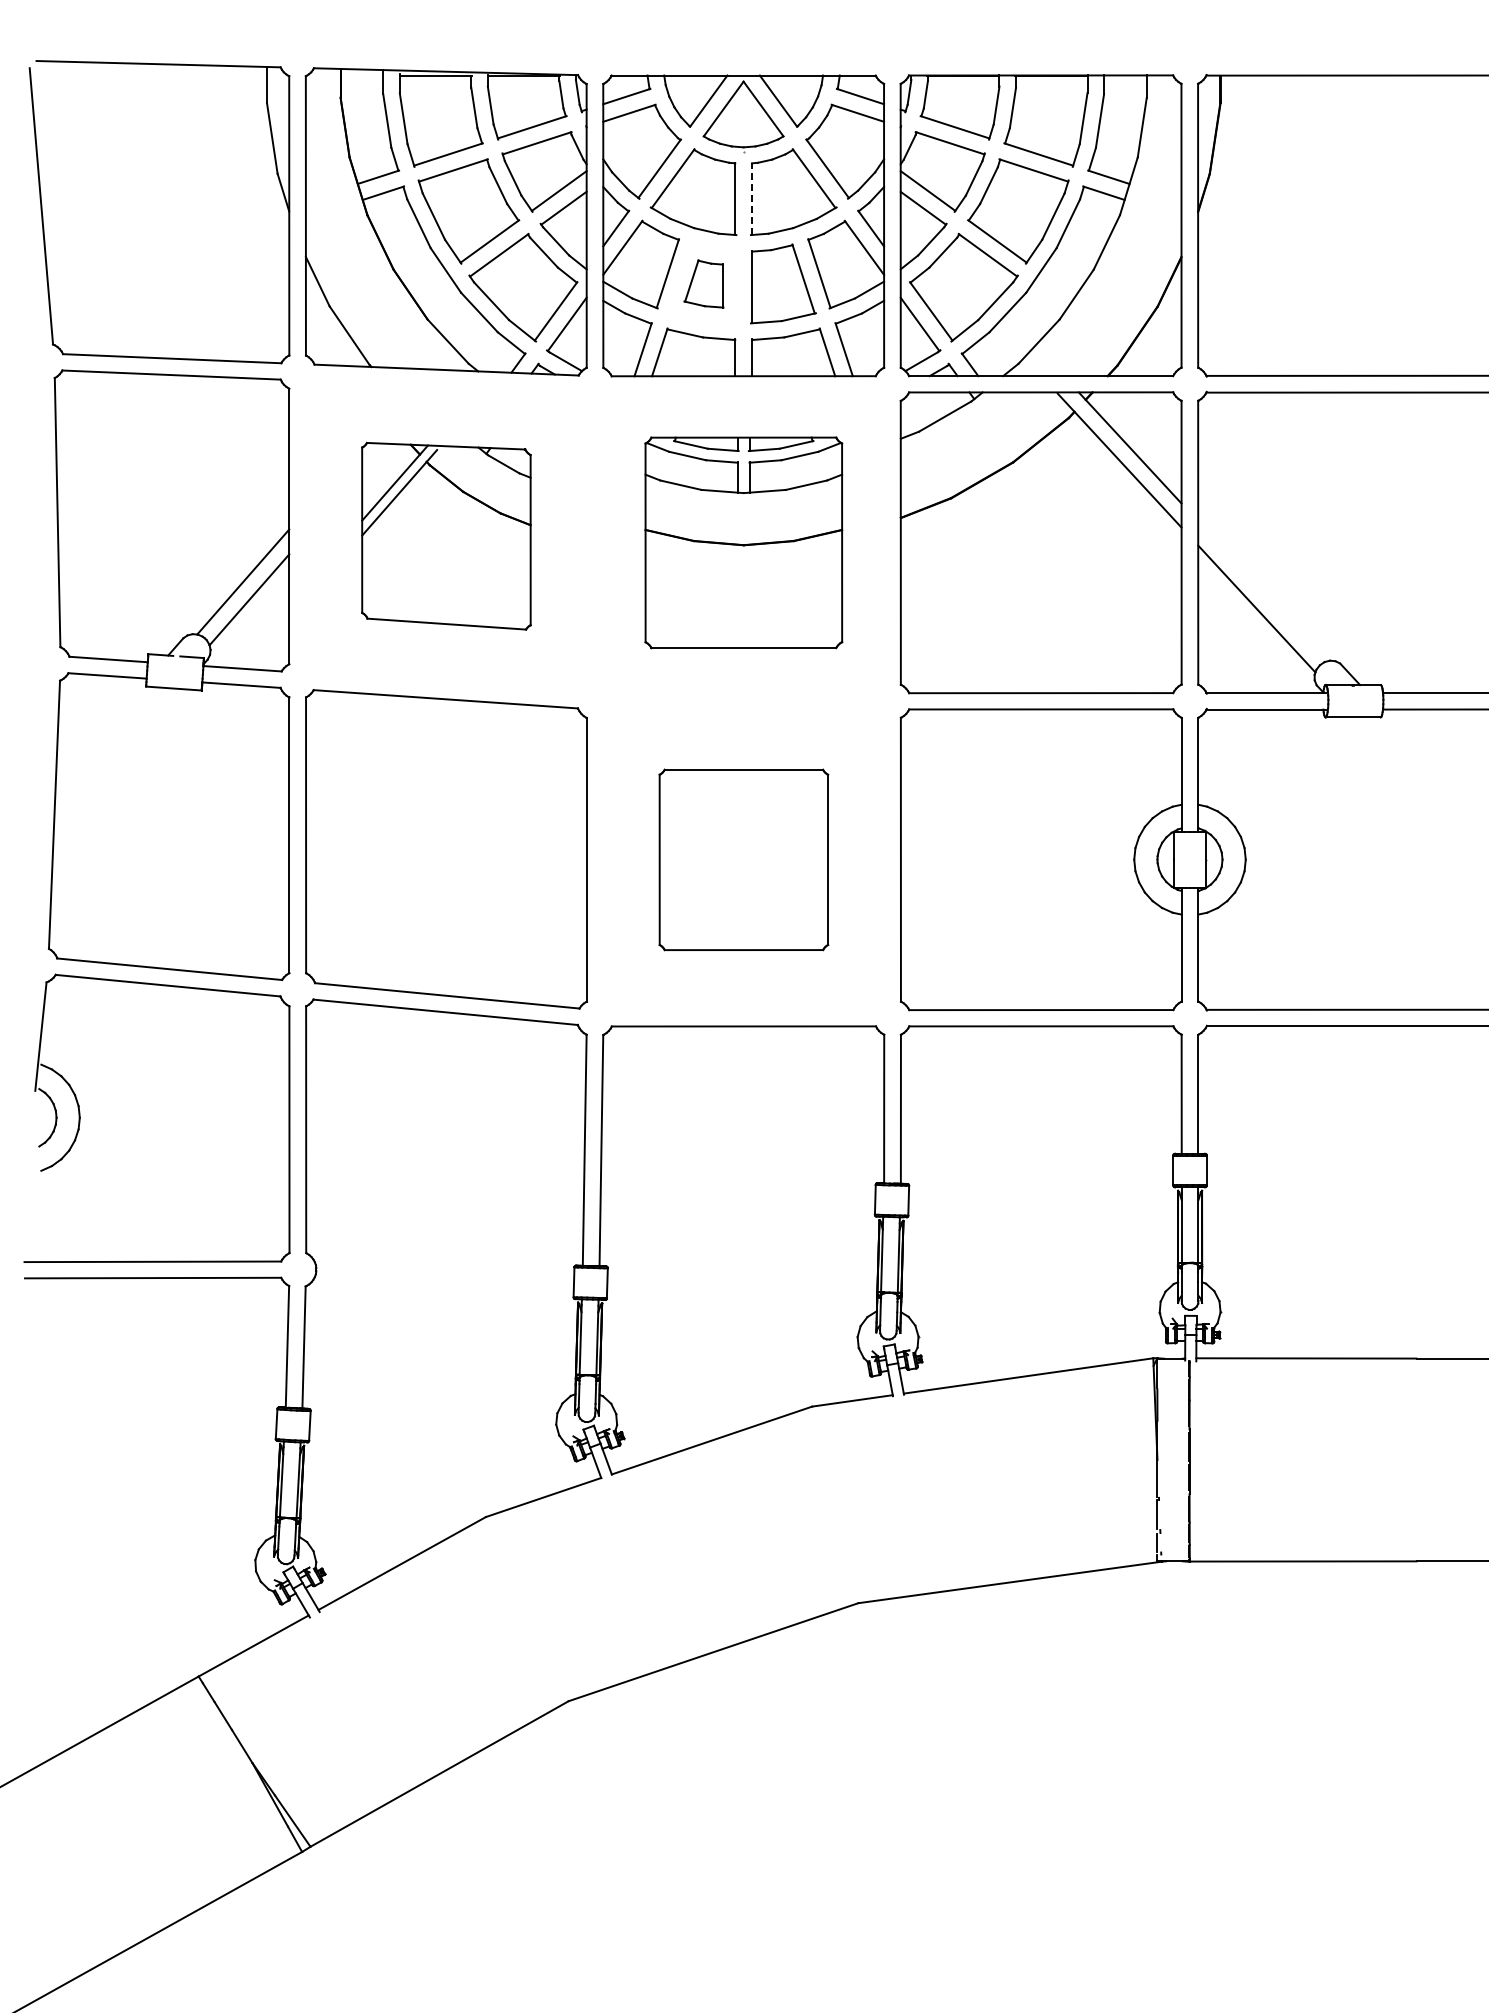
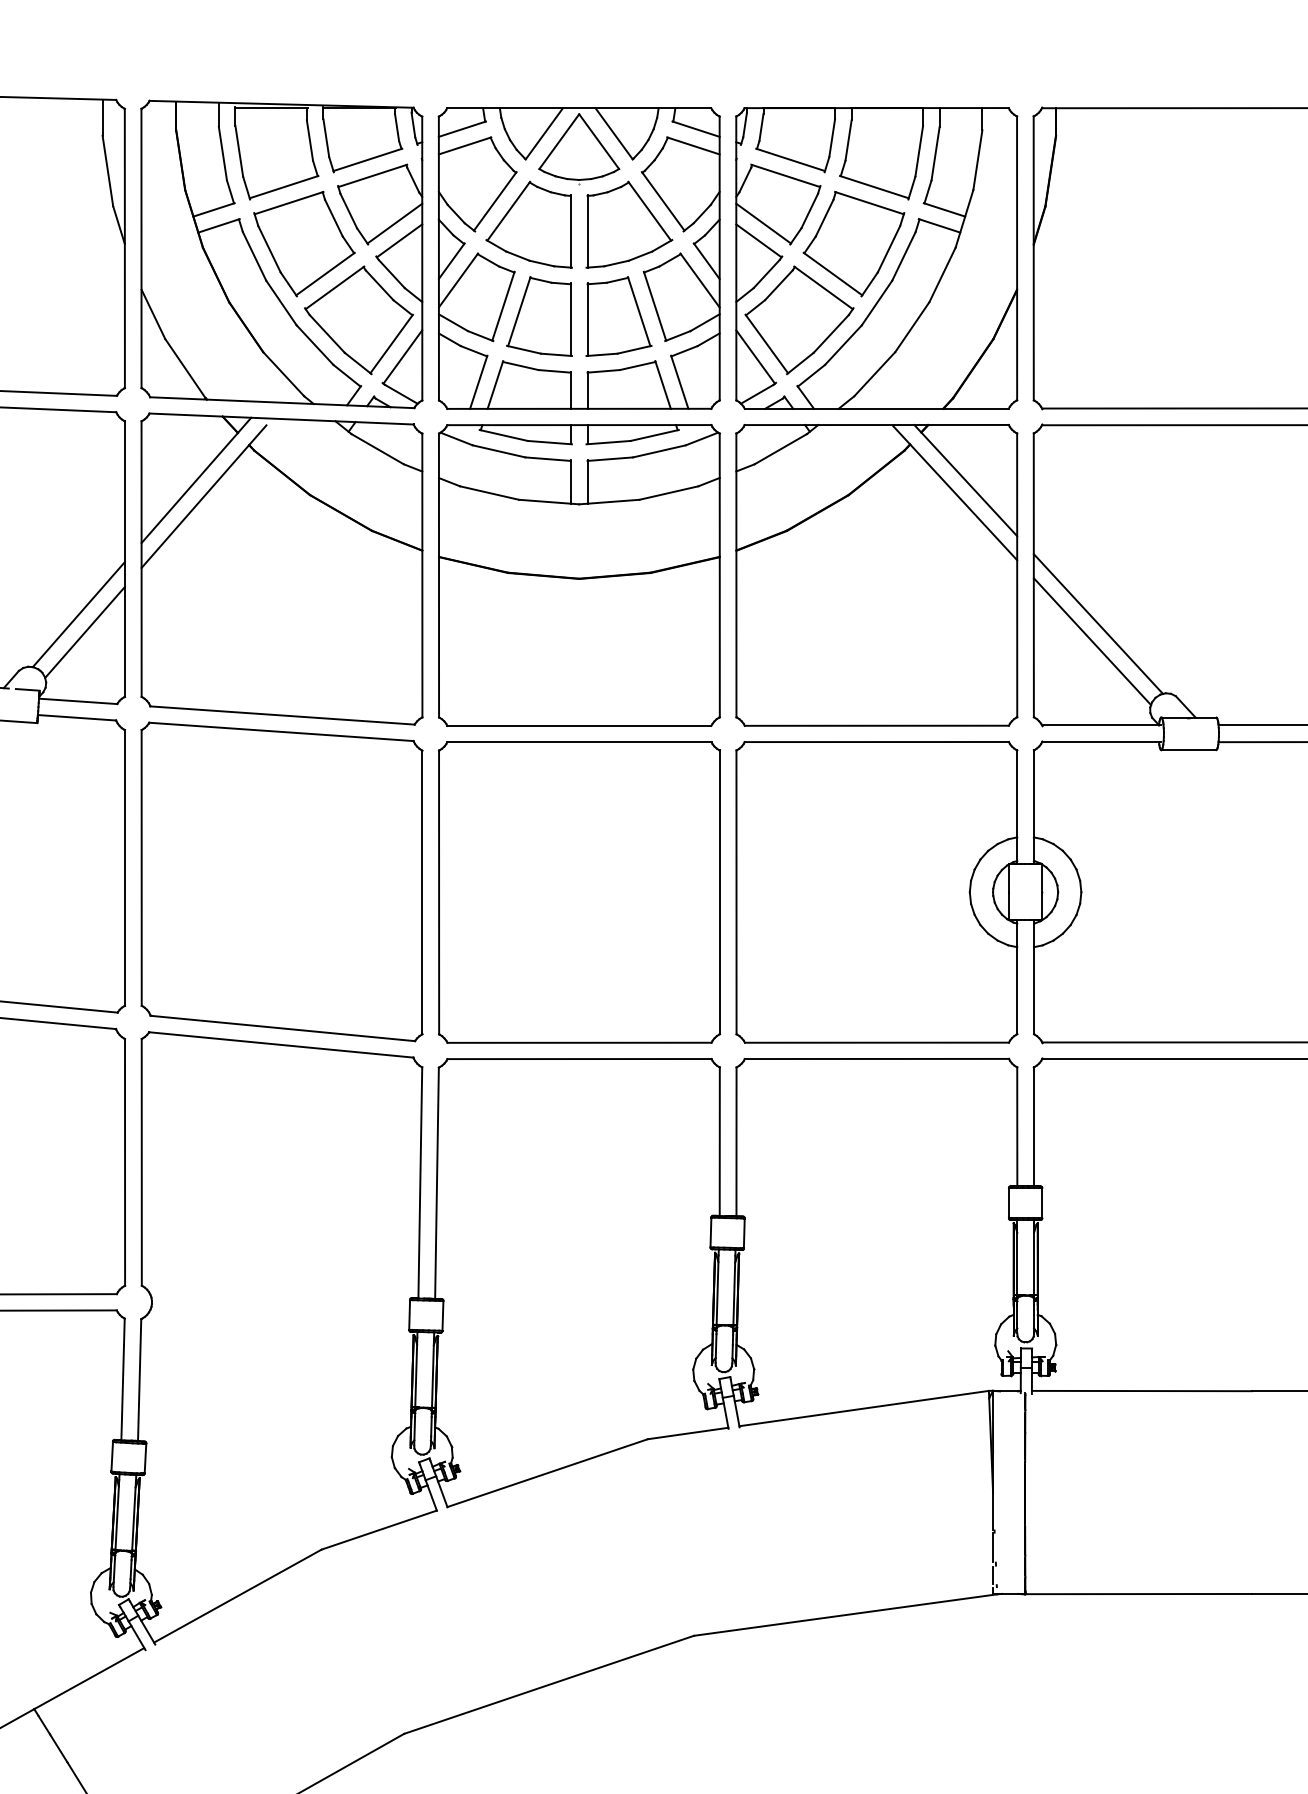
line: (751, 198) -> (587, 231), dashed -> solid
part: (703, 283) -> (539, 316), size x1.67
part: (446, 535) -> (282, 568), size x1.67
part: (743, 542) -> (579, 575), size x1.43
line: (1262, 591) -> (1098, 624), added
part: (743, 859) -> (579, 892), size x1.67

